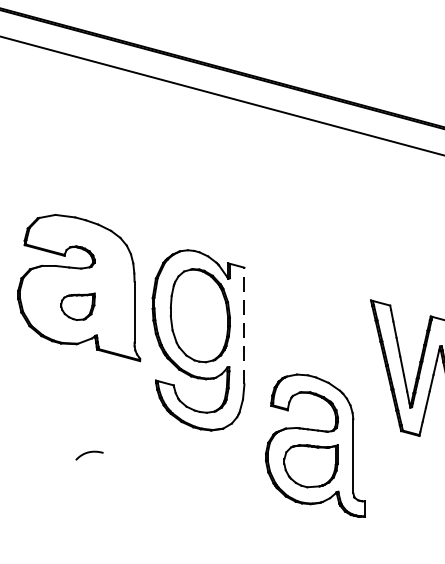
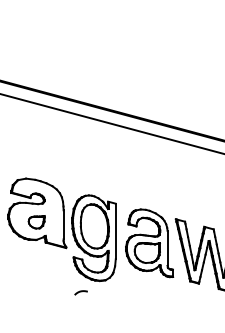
line: (243, 326) -> (115, 231), dashed -> solid
part: (315, 446) -> (149, 243), moved
curve: (88, 454) -> (80, 292), moved

